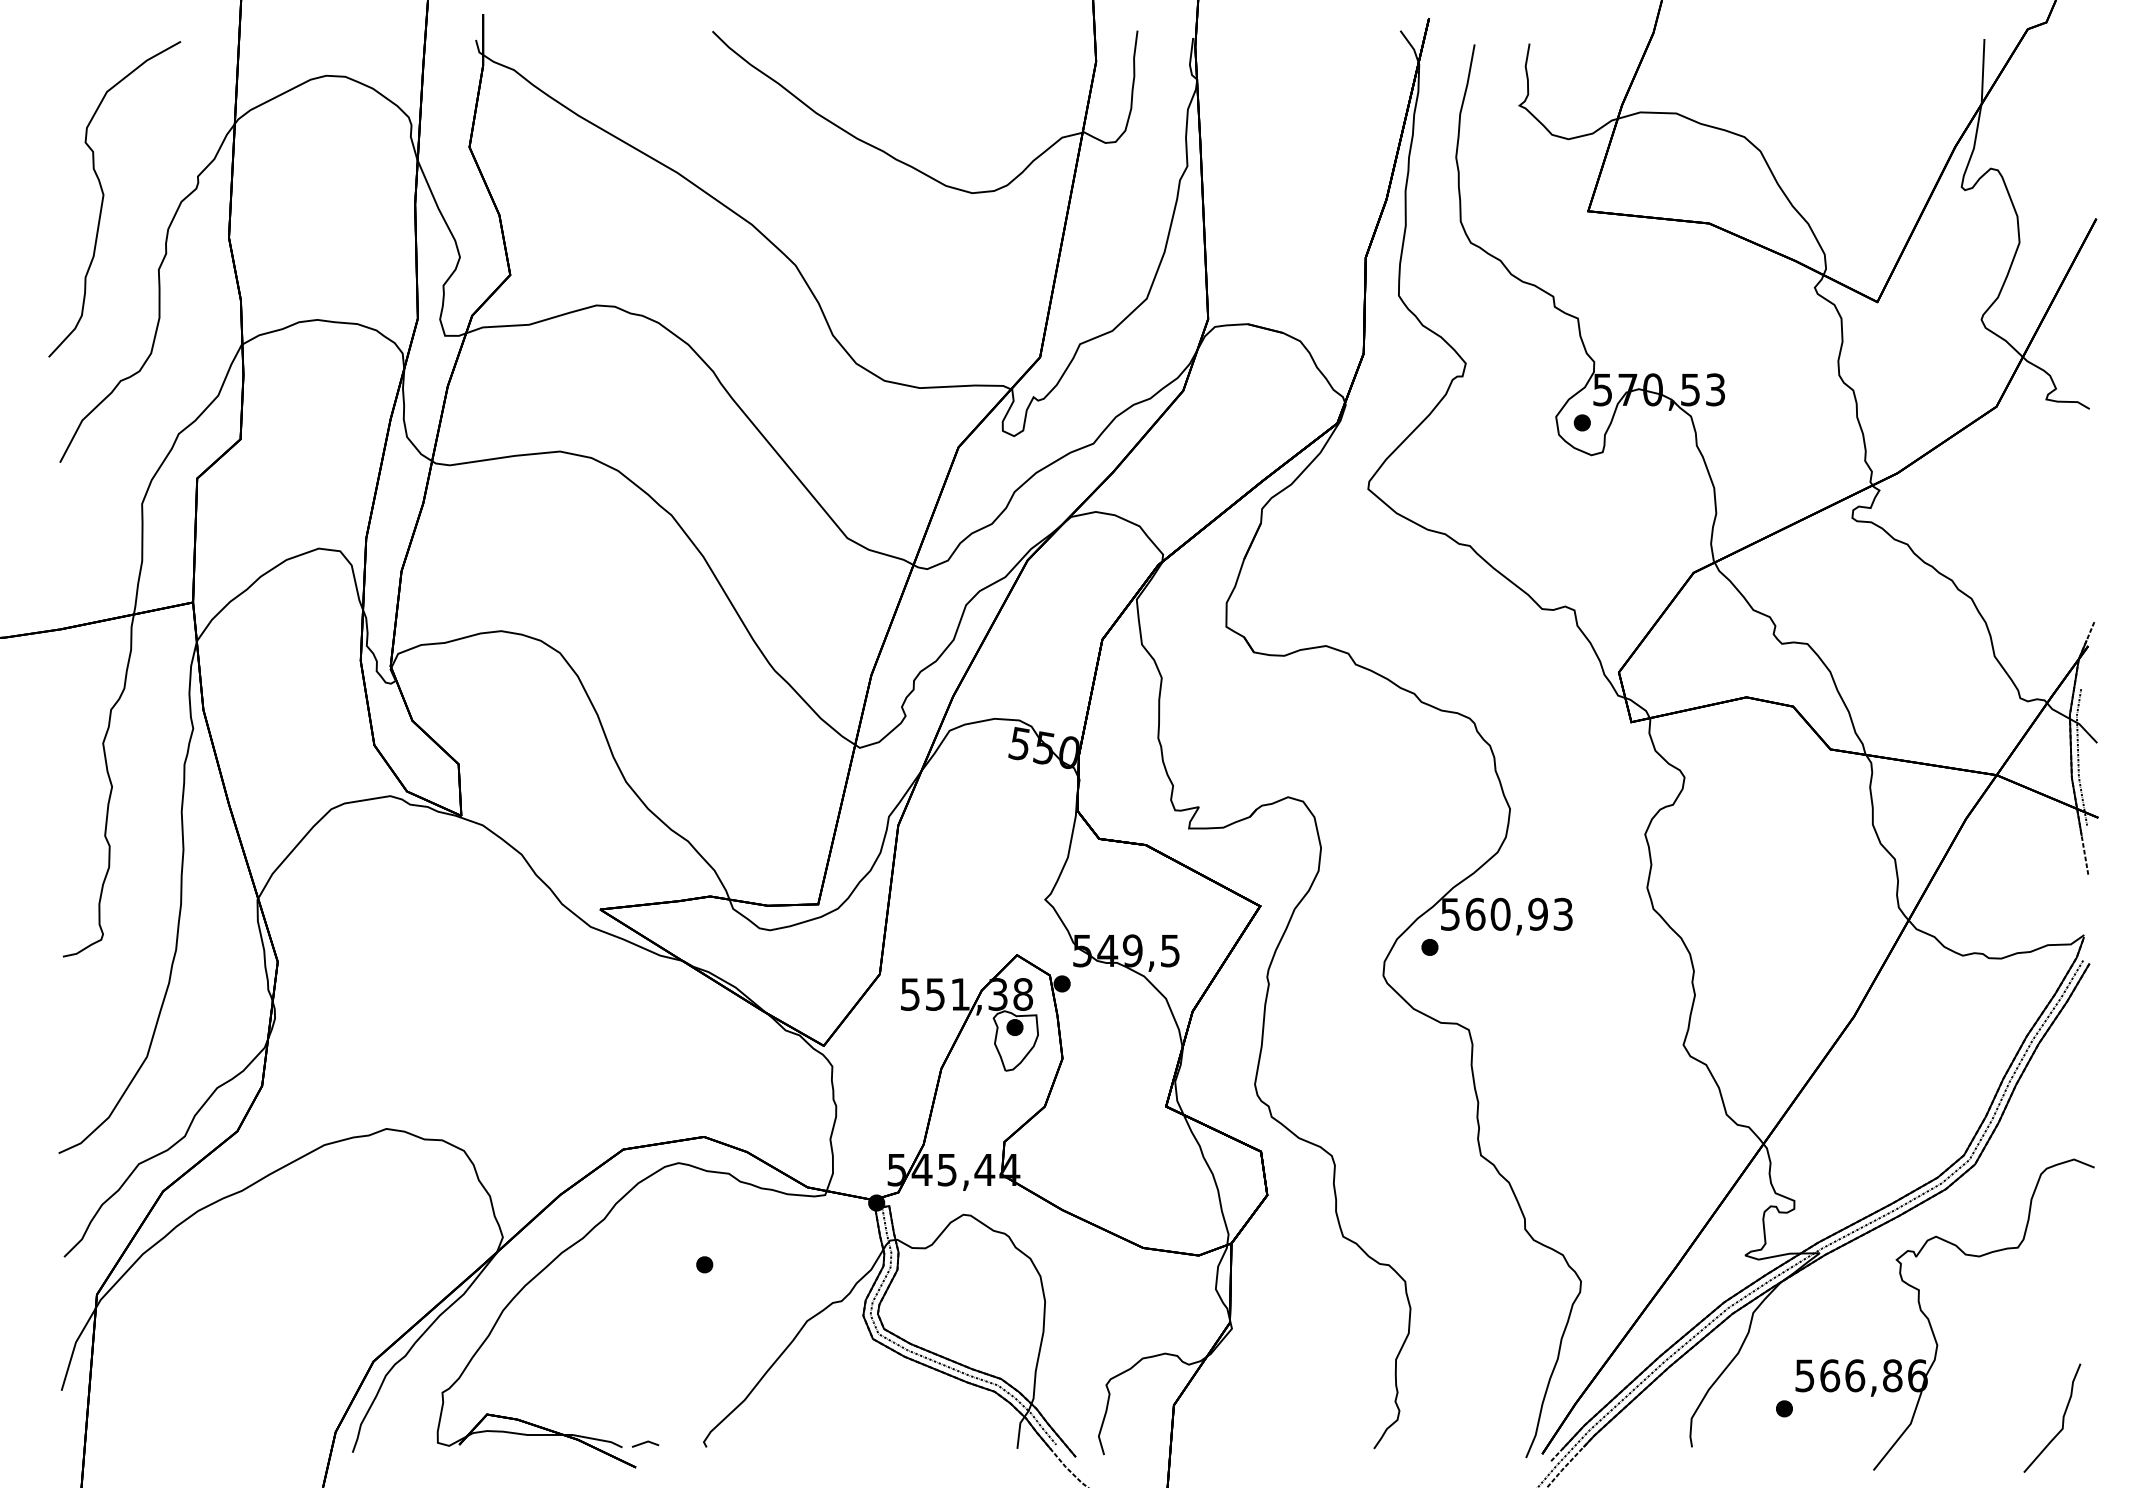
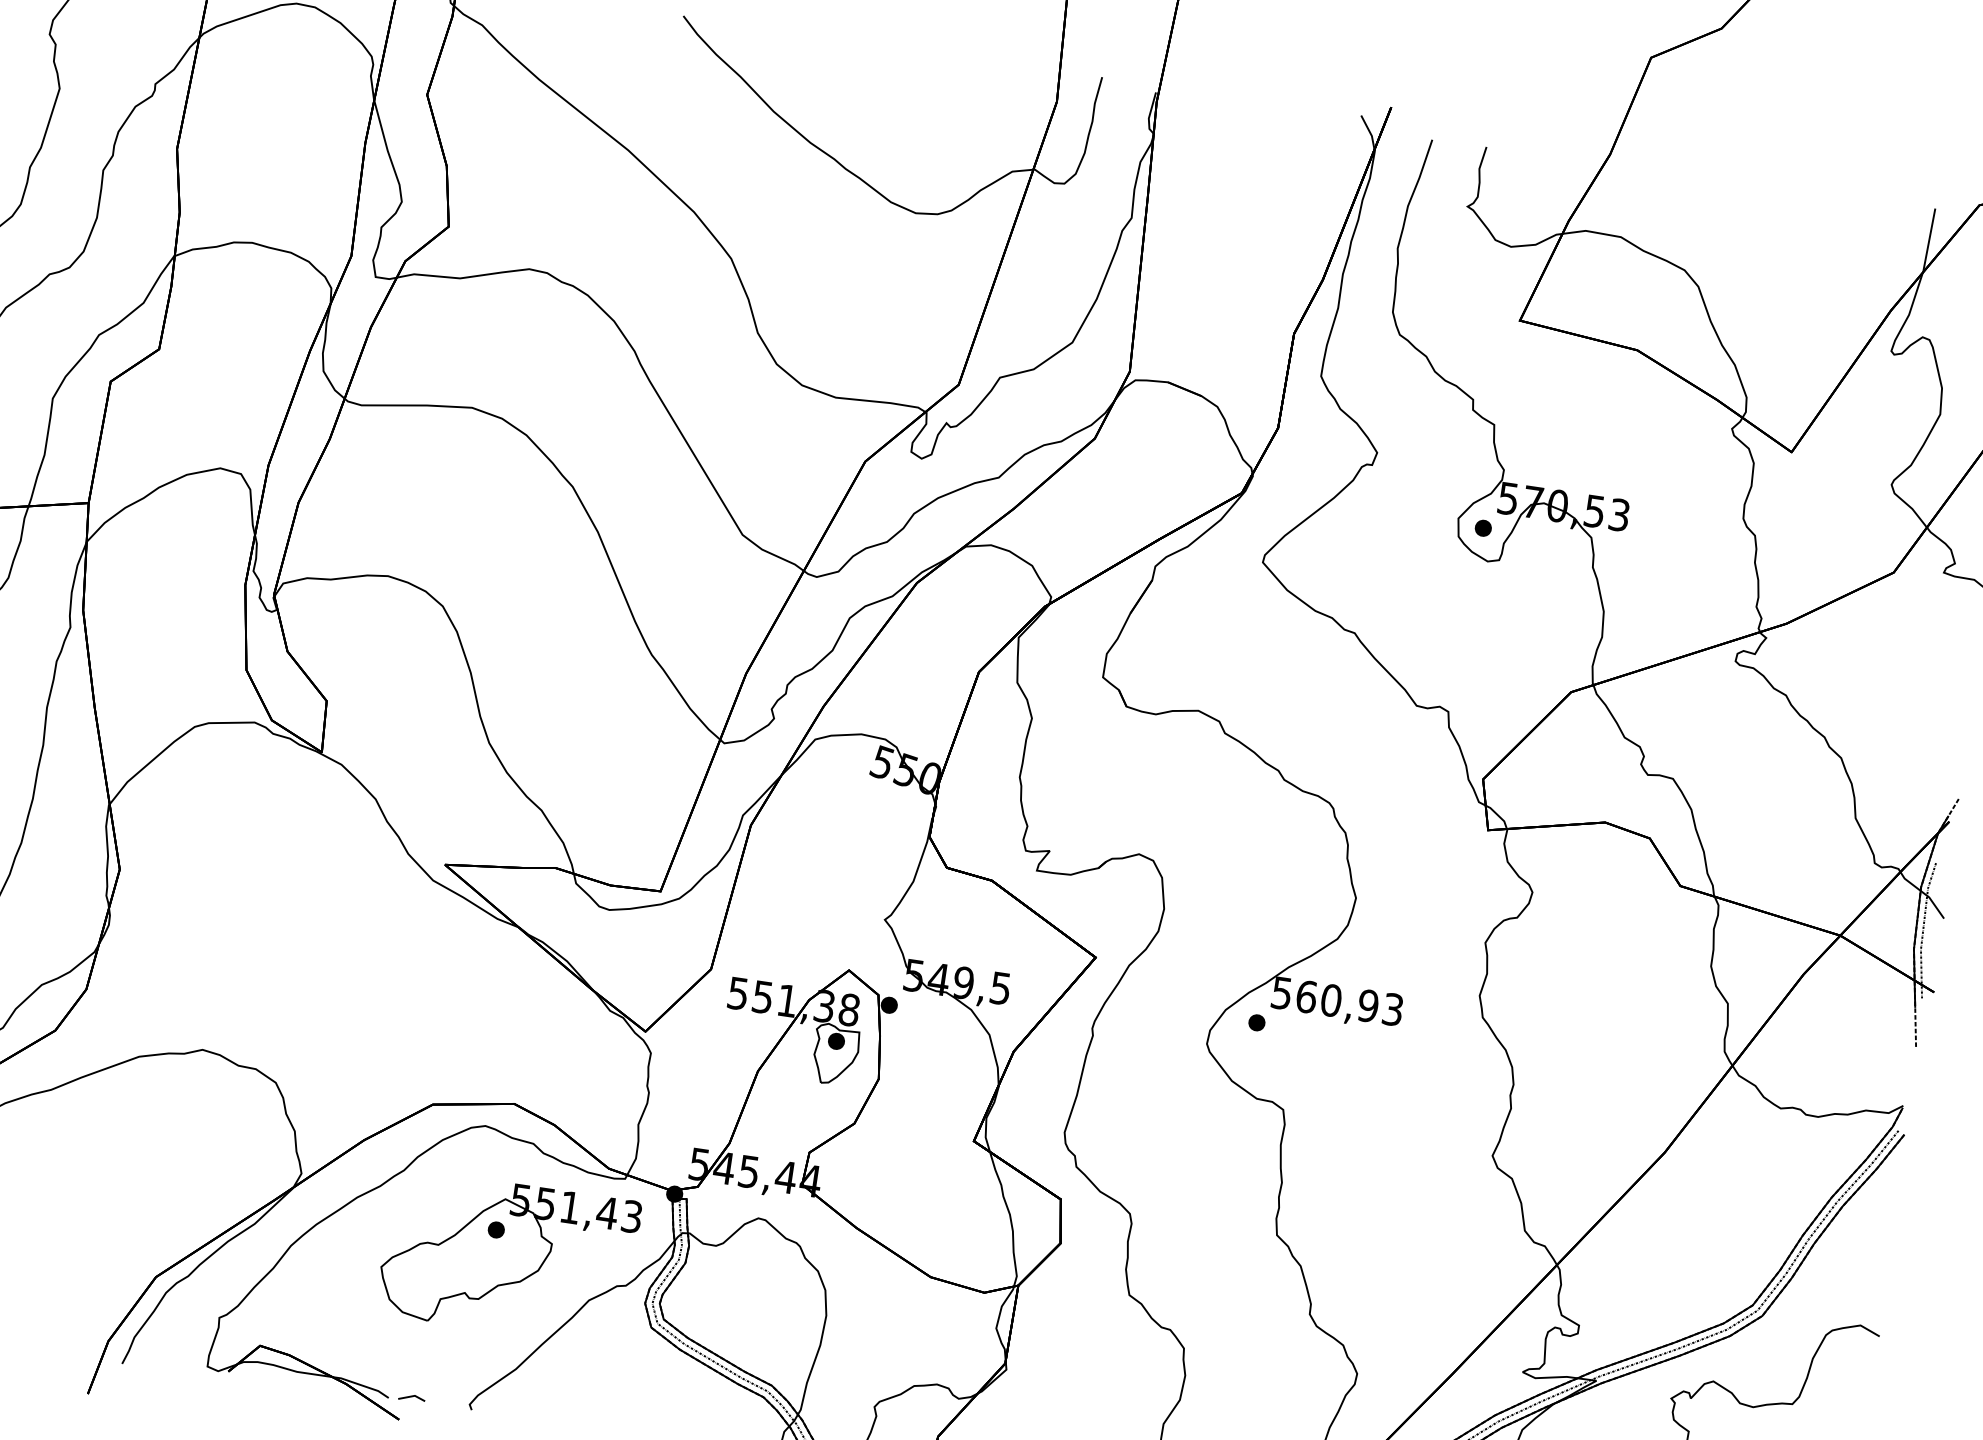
part: (720, 1290) -> (508, 1257), added

